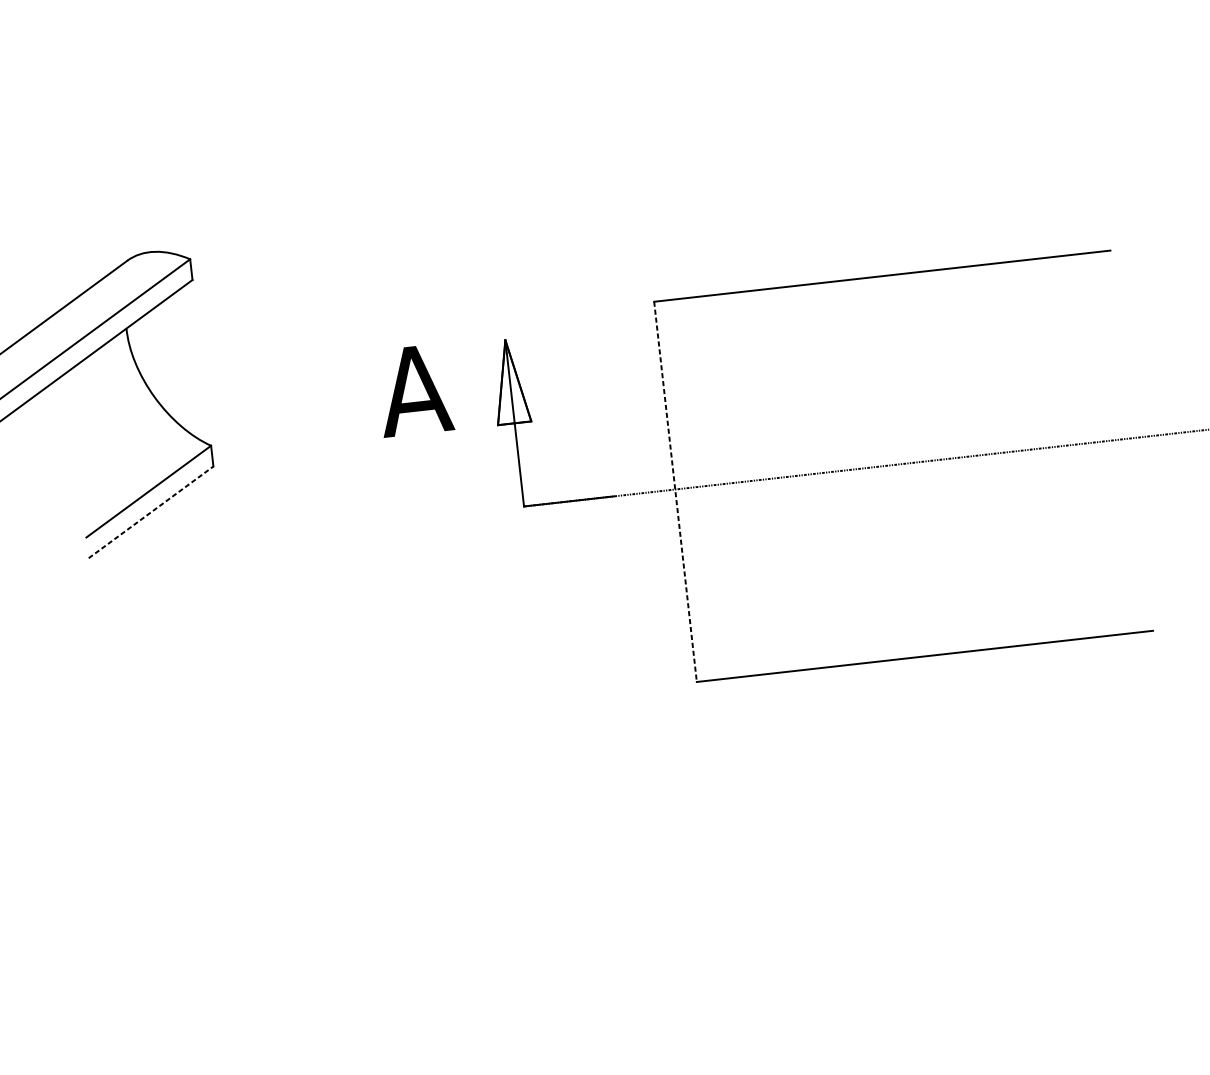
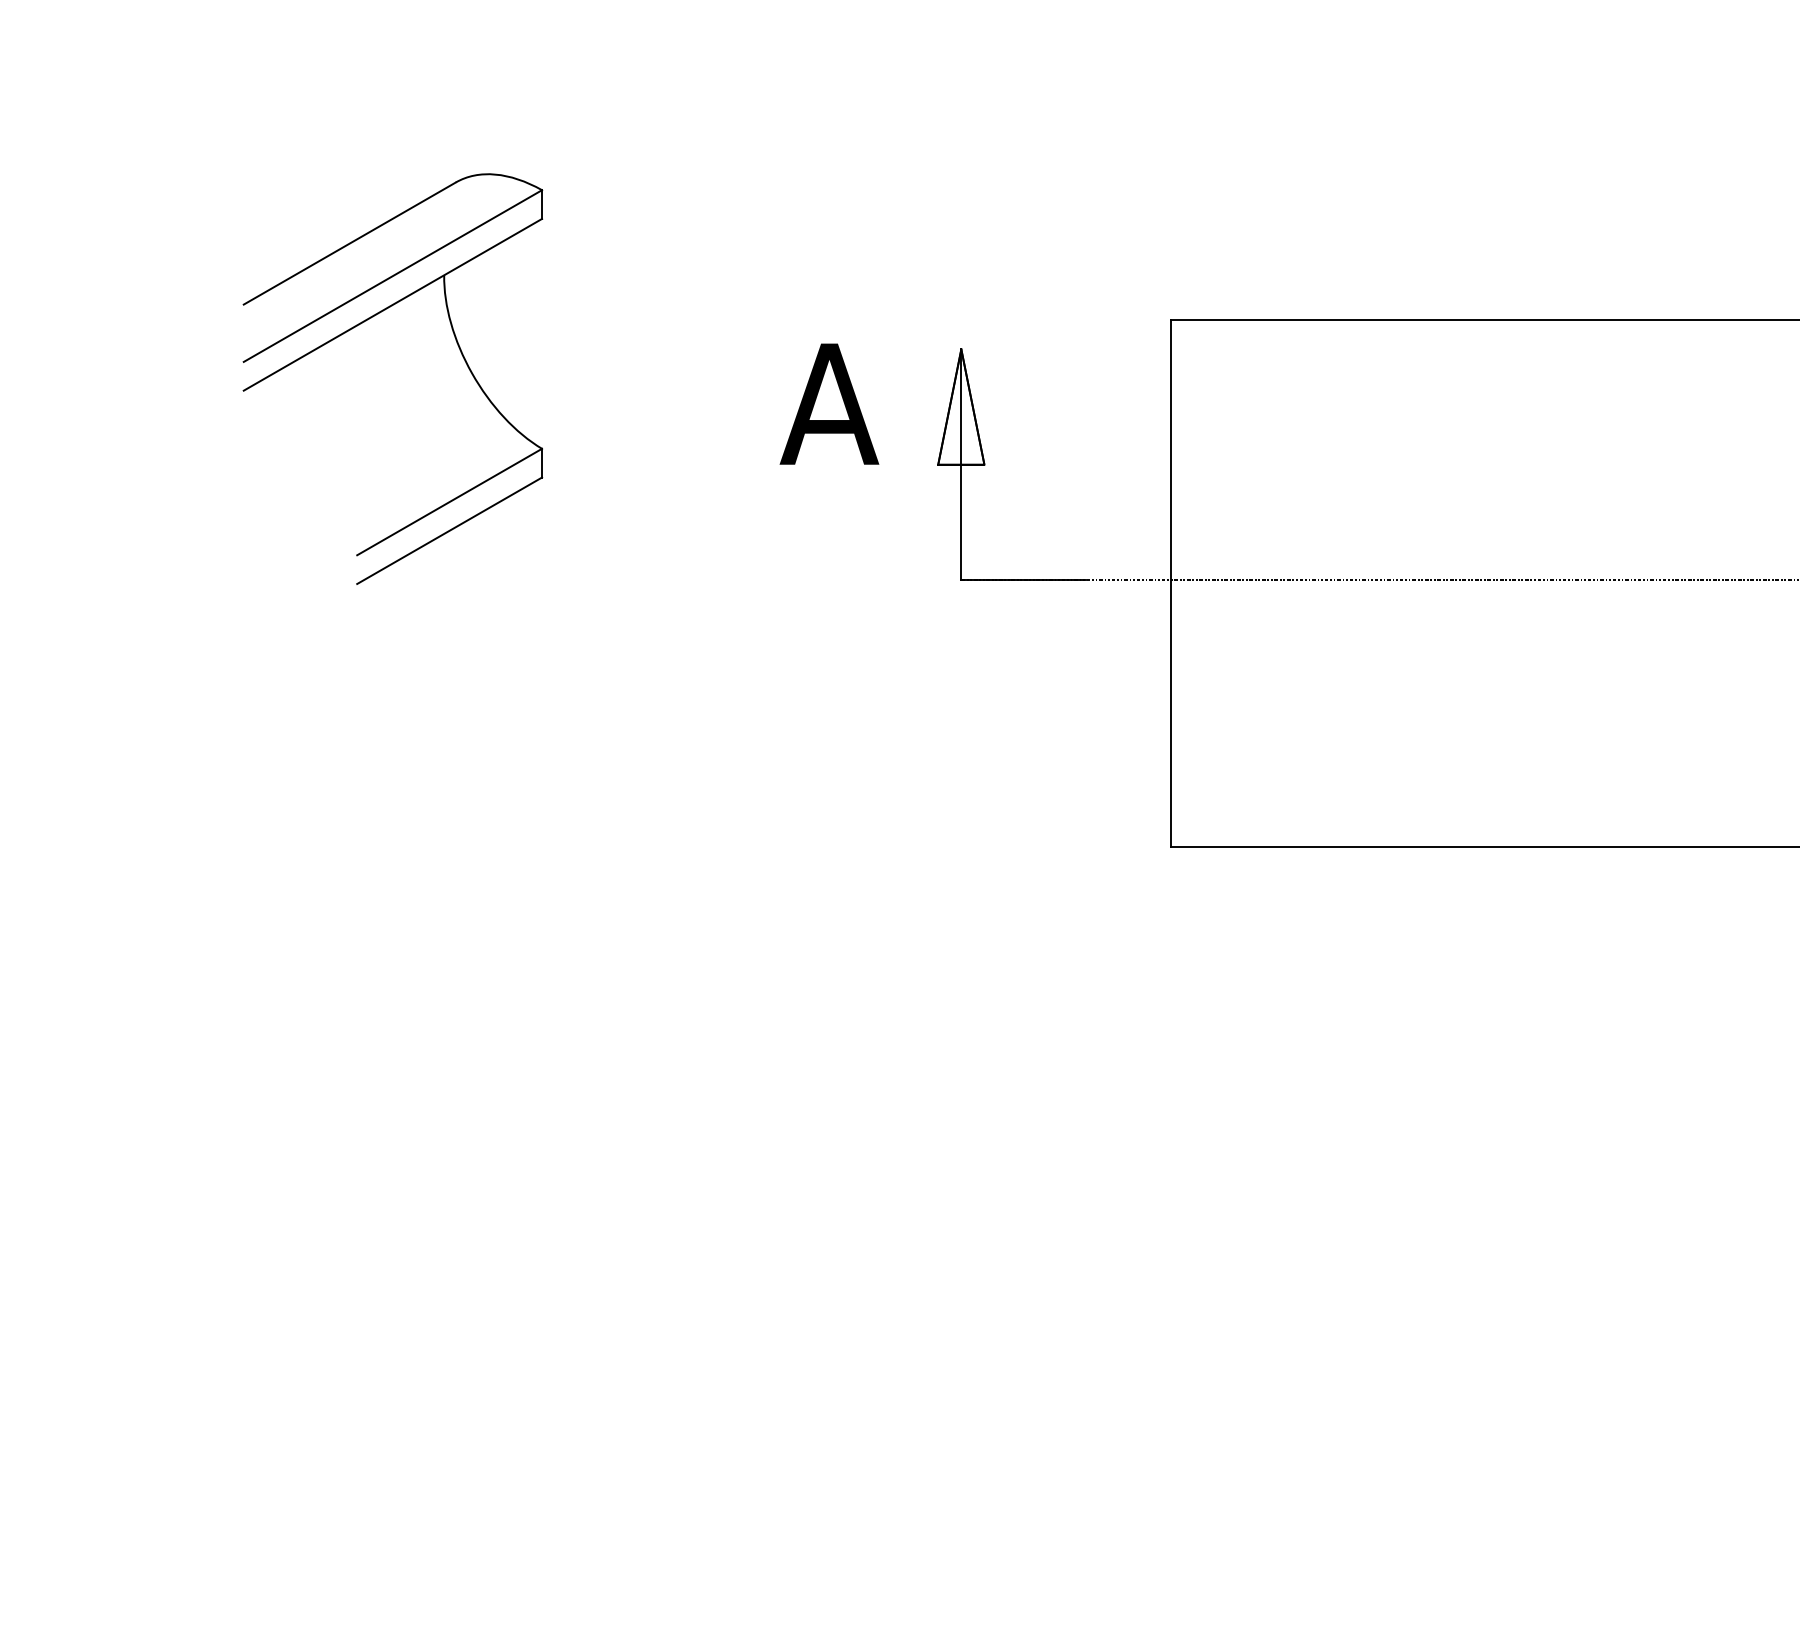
line: (675, 491) -> (1171, 583), dashed -> solid
line: (150, 512) -> (449, 530), dashed -> solid

